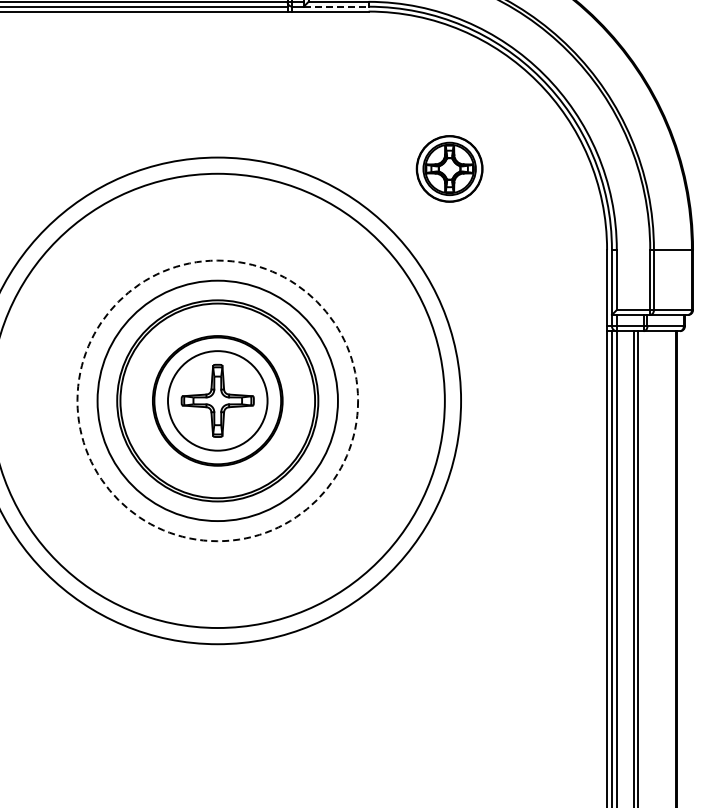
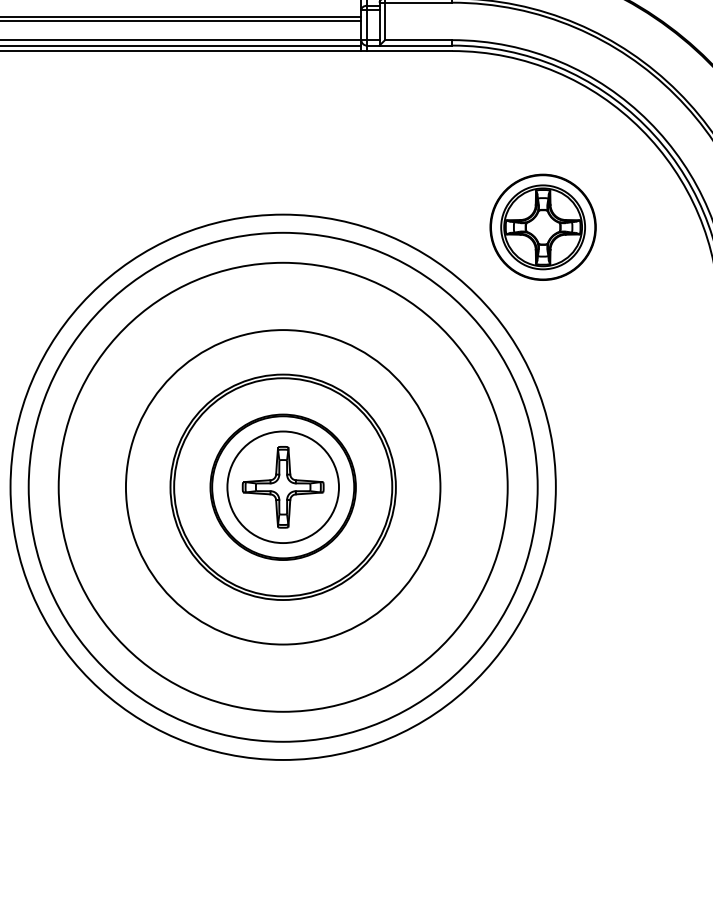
line: (336, 6) -> (416, 45), dashed -> solid
part: (449, 168) -> (542, 226), size x1.43
circle: (217, 400) -> (282, 486), dashed -> solid
circle: (217, 400) -> (282, 486), size x1.67

